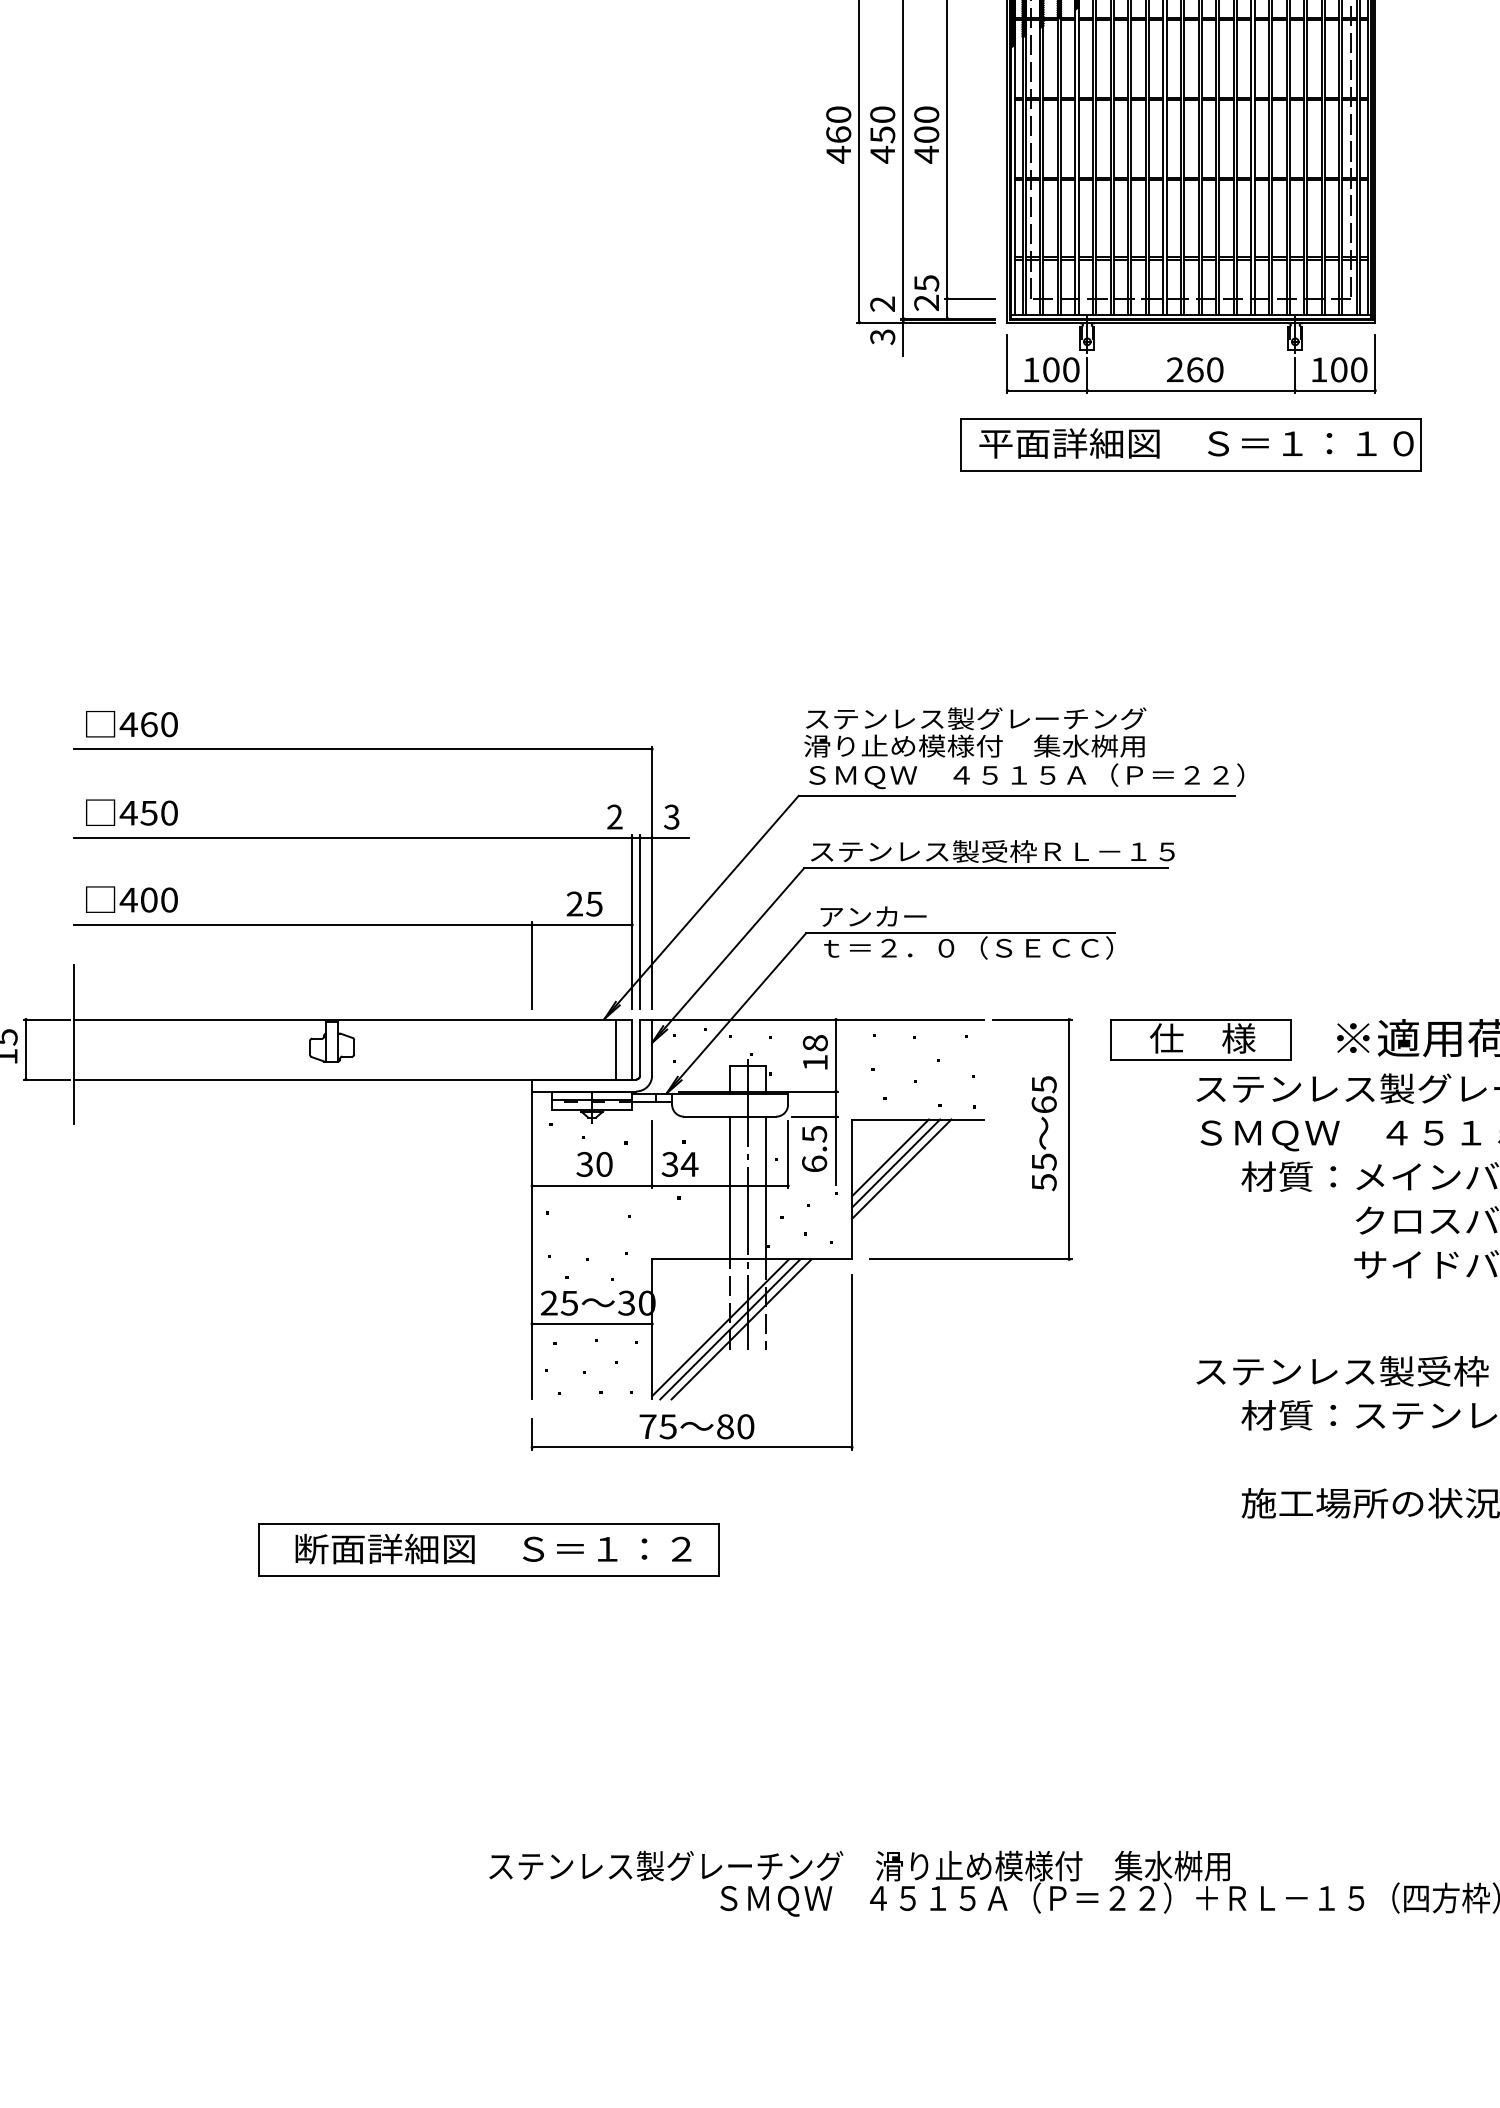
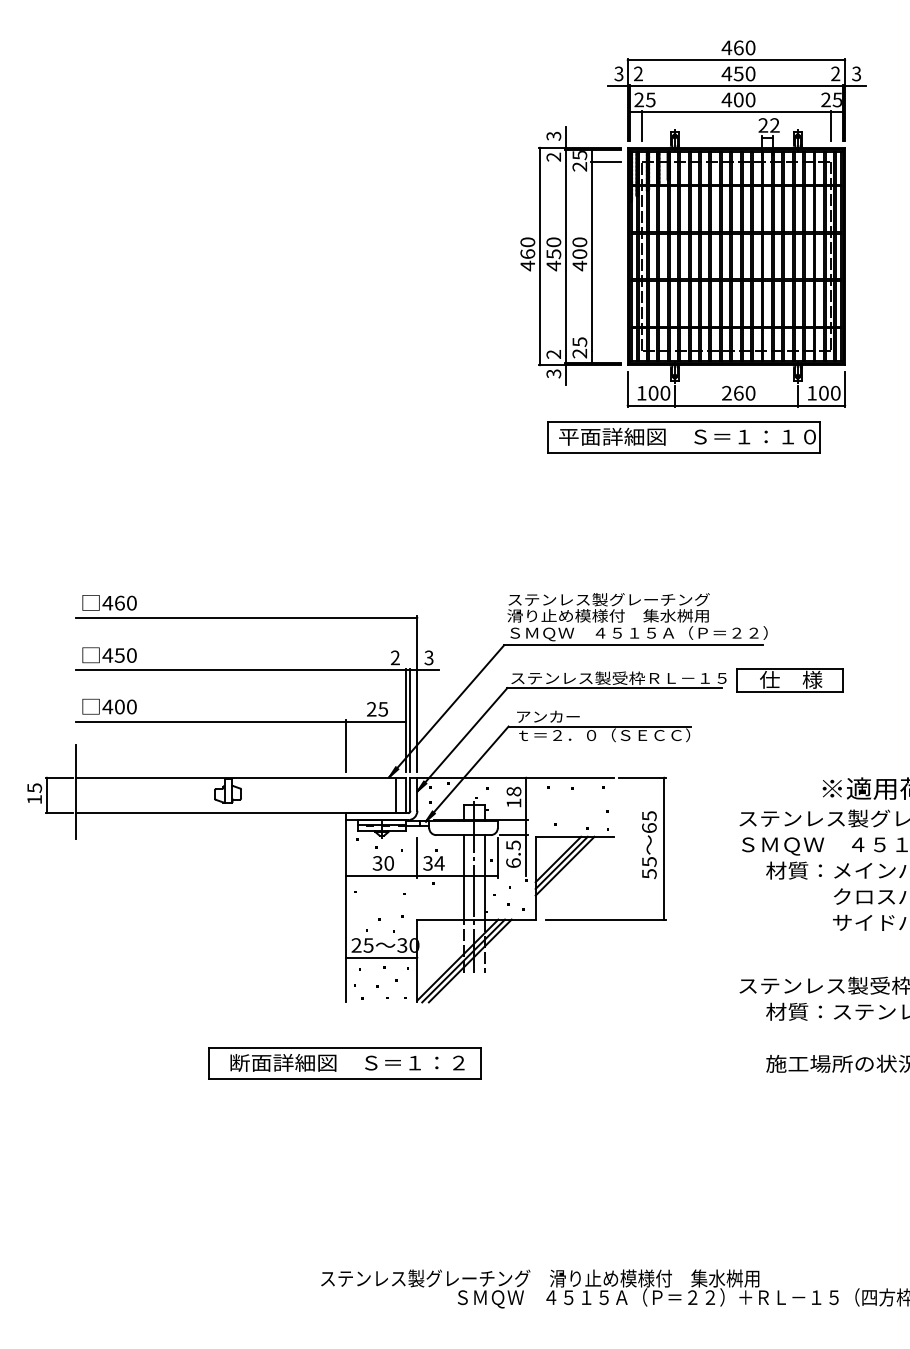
line: (970, 299) -> (605, 351), removed
part: (1189, 444) -> (683, 437), moved
part: (1199, 1039) -> (789, 680), moved
part: (674, 1414) -> (430, 1011), removed
part: (488, 1549) -> (344, 1063), moved

